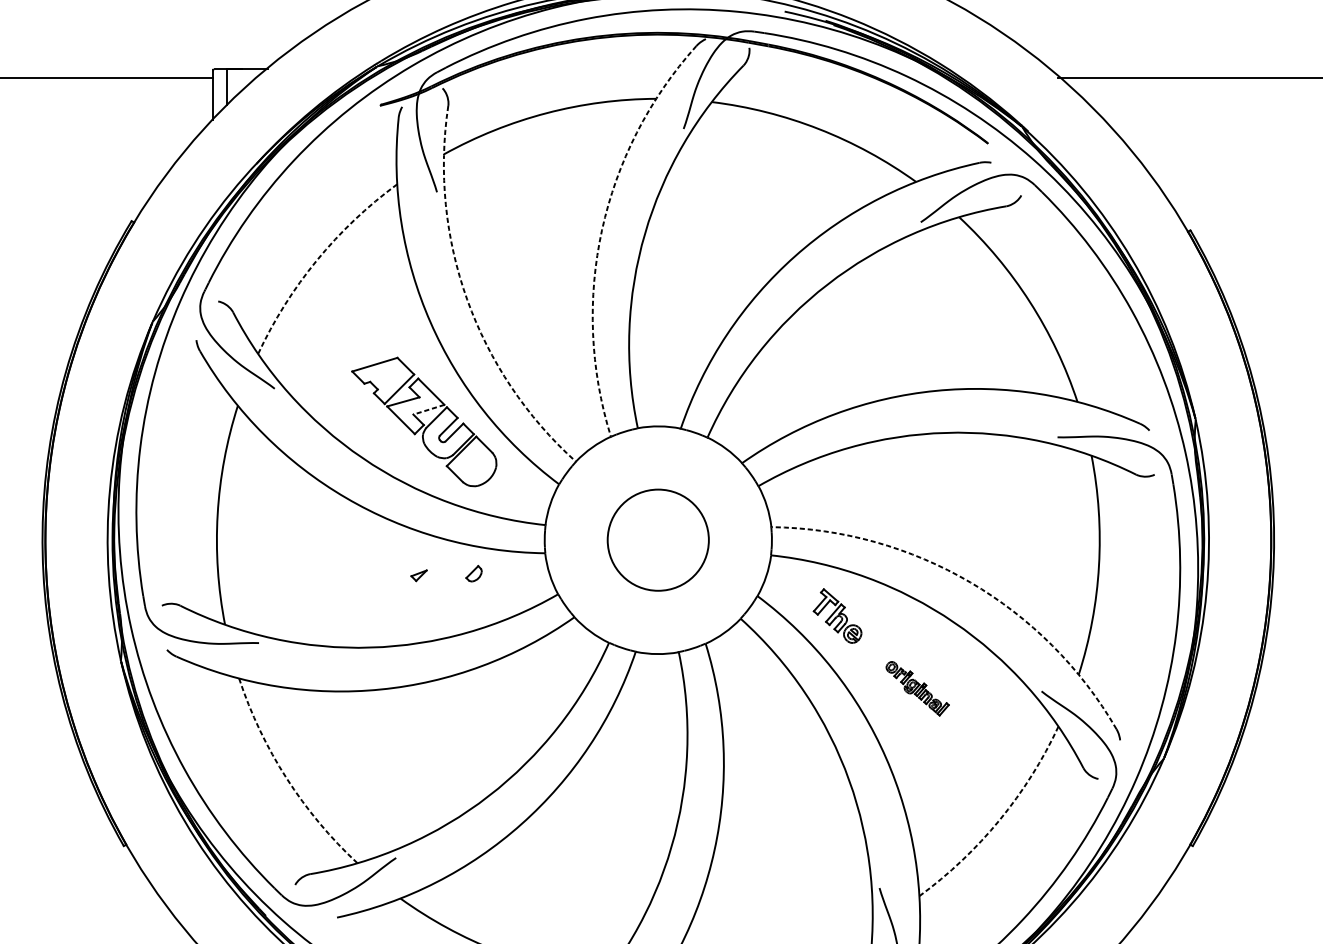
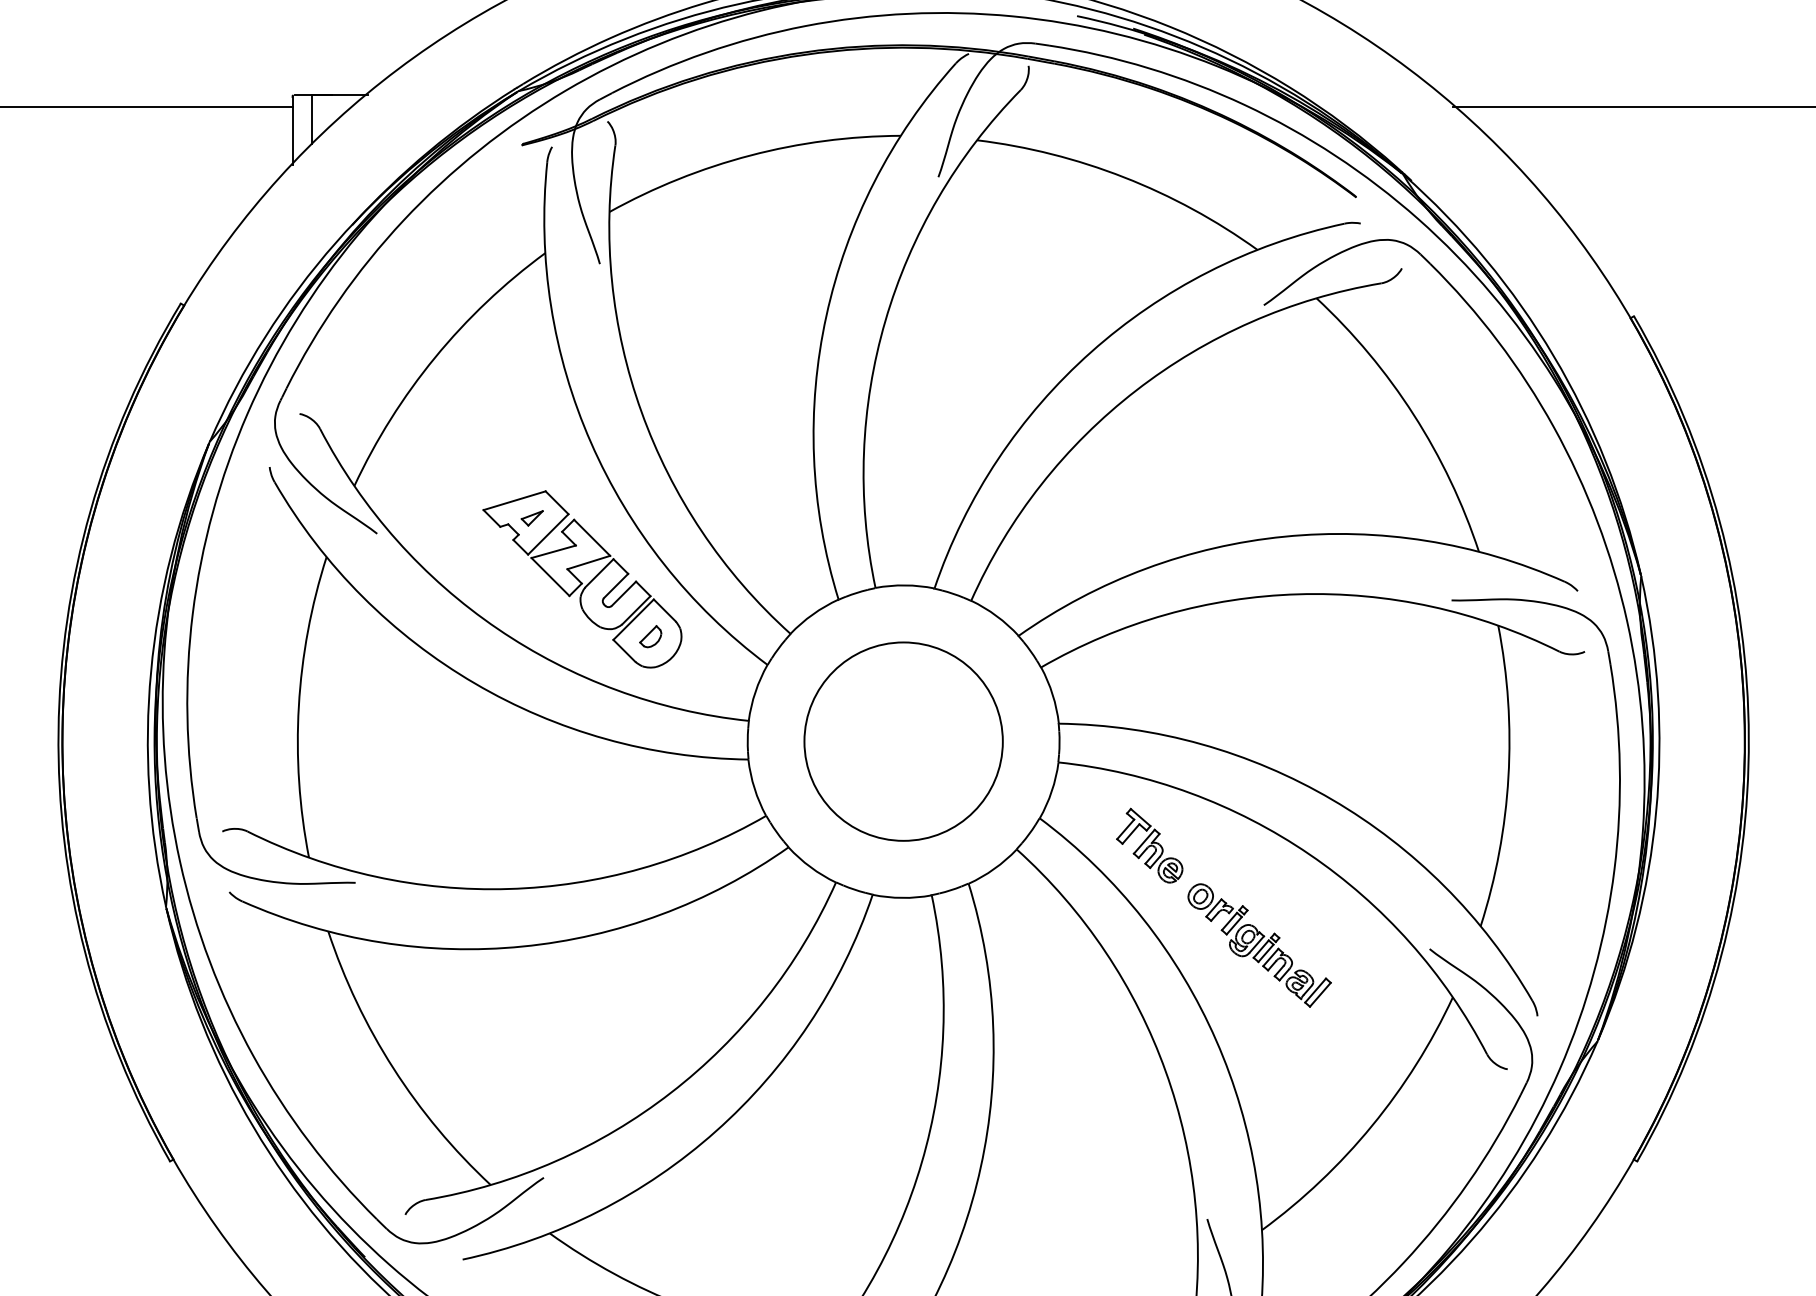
arc: (602, 230) -> (826, 316), dashed -> solid
arc: (317, 260) -> (435, 357), dashed -> solid
arc: (467, 299) -> (641, 411), dashed -> solid
line: (428, 409) -> (588, 562), dashed -> solid
circle: (658, 540) -> (903, 741), size x1.43
part: (473, 573) -> (650, 636), moved
part: (418, 575) -> (531, 518), moved
arc: (970, 582) -> (1332, 799), dashed -> solid
part: (917, 688) -> (1259, 945), size x1.67
arc: (286, 778) -> (393, 1068), dashed -> solid
arc: (999, 819) -> (1372, 1125), dashed -> solid

